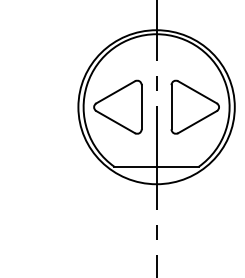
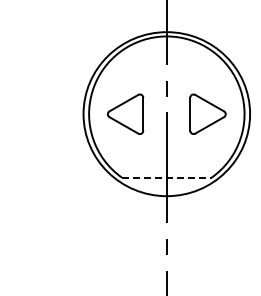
part: (117, 107) -> (125, 114), size x0.7
part: (194, 107) -> (207, 114), size x0.7
line: (156, 166) -> (166, 177), solid -> dashed

